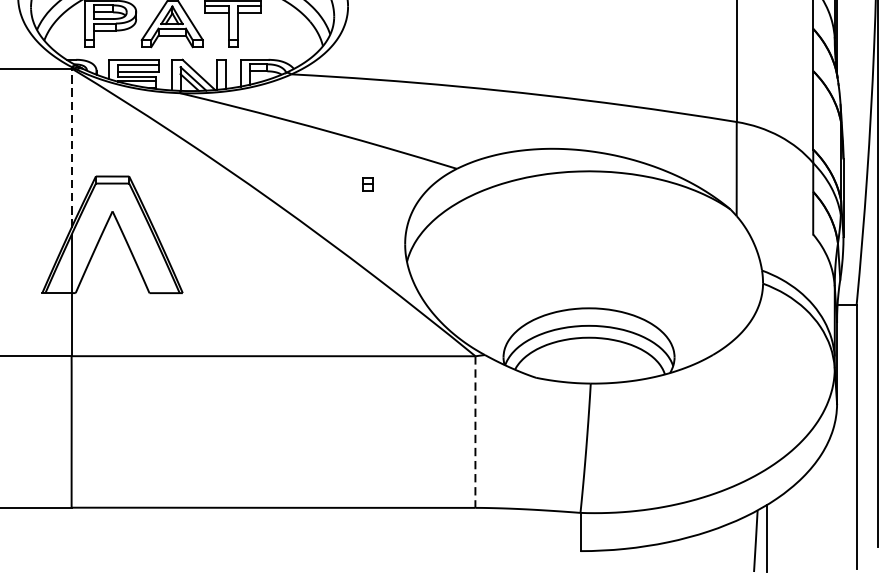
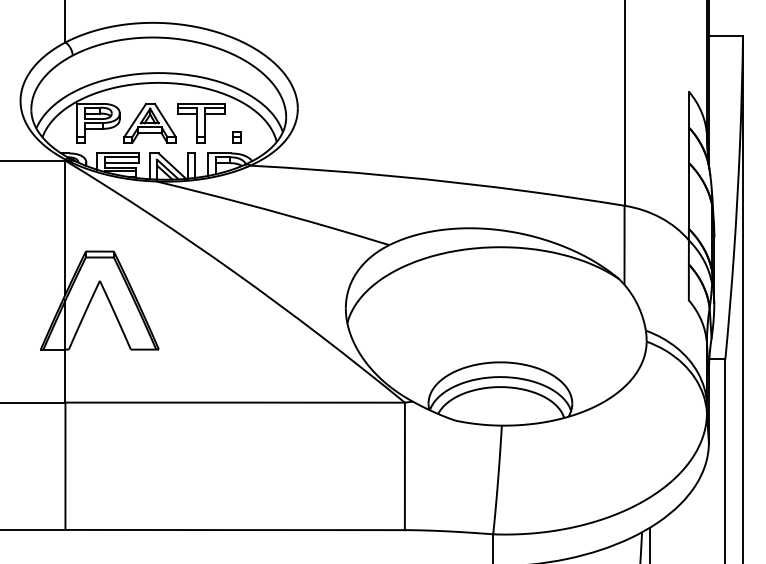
line: (71, 147) -> (65, 227), dashed -> solid
part: (367, 184) -> (236, 137), moved
line: (474, 432) -> (404, 466), dashed -> solid

